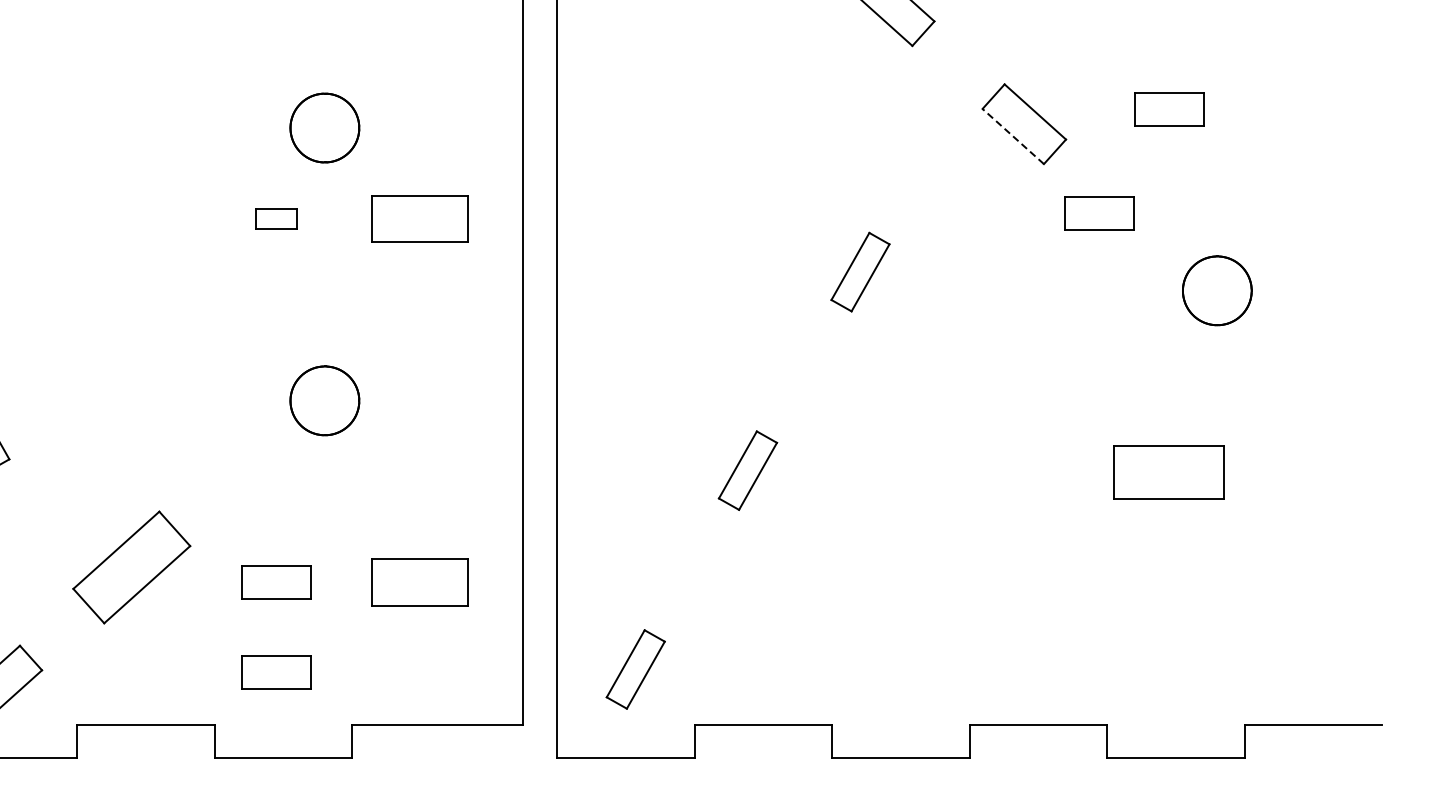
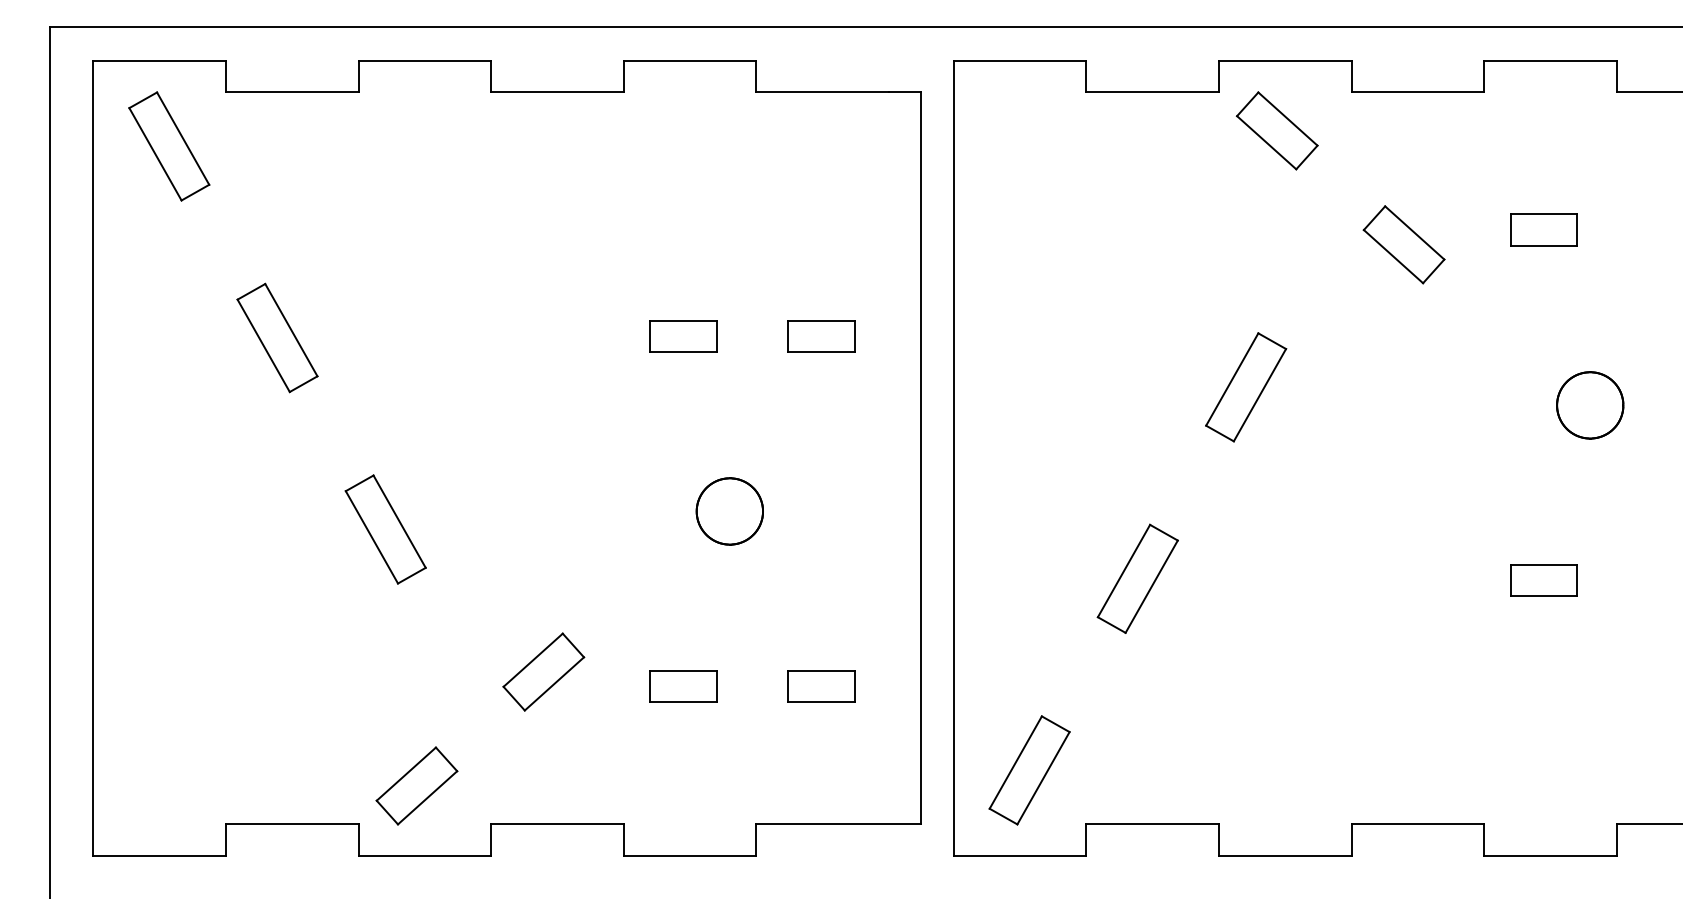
part: (324, 128) -> (729, 248), removed
line: (1013, 136) -> (1393, 256), dashed -> solid
part: (1099, 212) -> (1476, 329), removed
part: (276, 219) -> (683, 336), size x1.67
part: (419, 219) -> (821, 336), size x0.71
part: (860, 272) -> (1246, 387), size x1.43
part: (747, 470) -> (1137, 578), size x1.43
part: (1168, 472) -> (1543, 580), size x0.62
part: (131, 566) -> (543, 671), size x0.71
part: (419, 582) -> (821, 686), size x0.71
part: (635, 669) -> (1029, 770), size x1.43
part: (276, 672) -> (683, 773), removed

